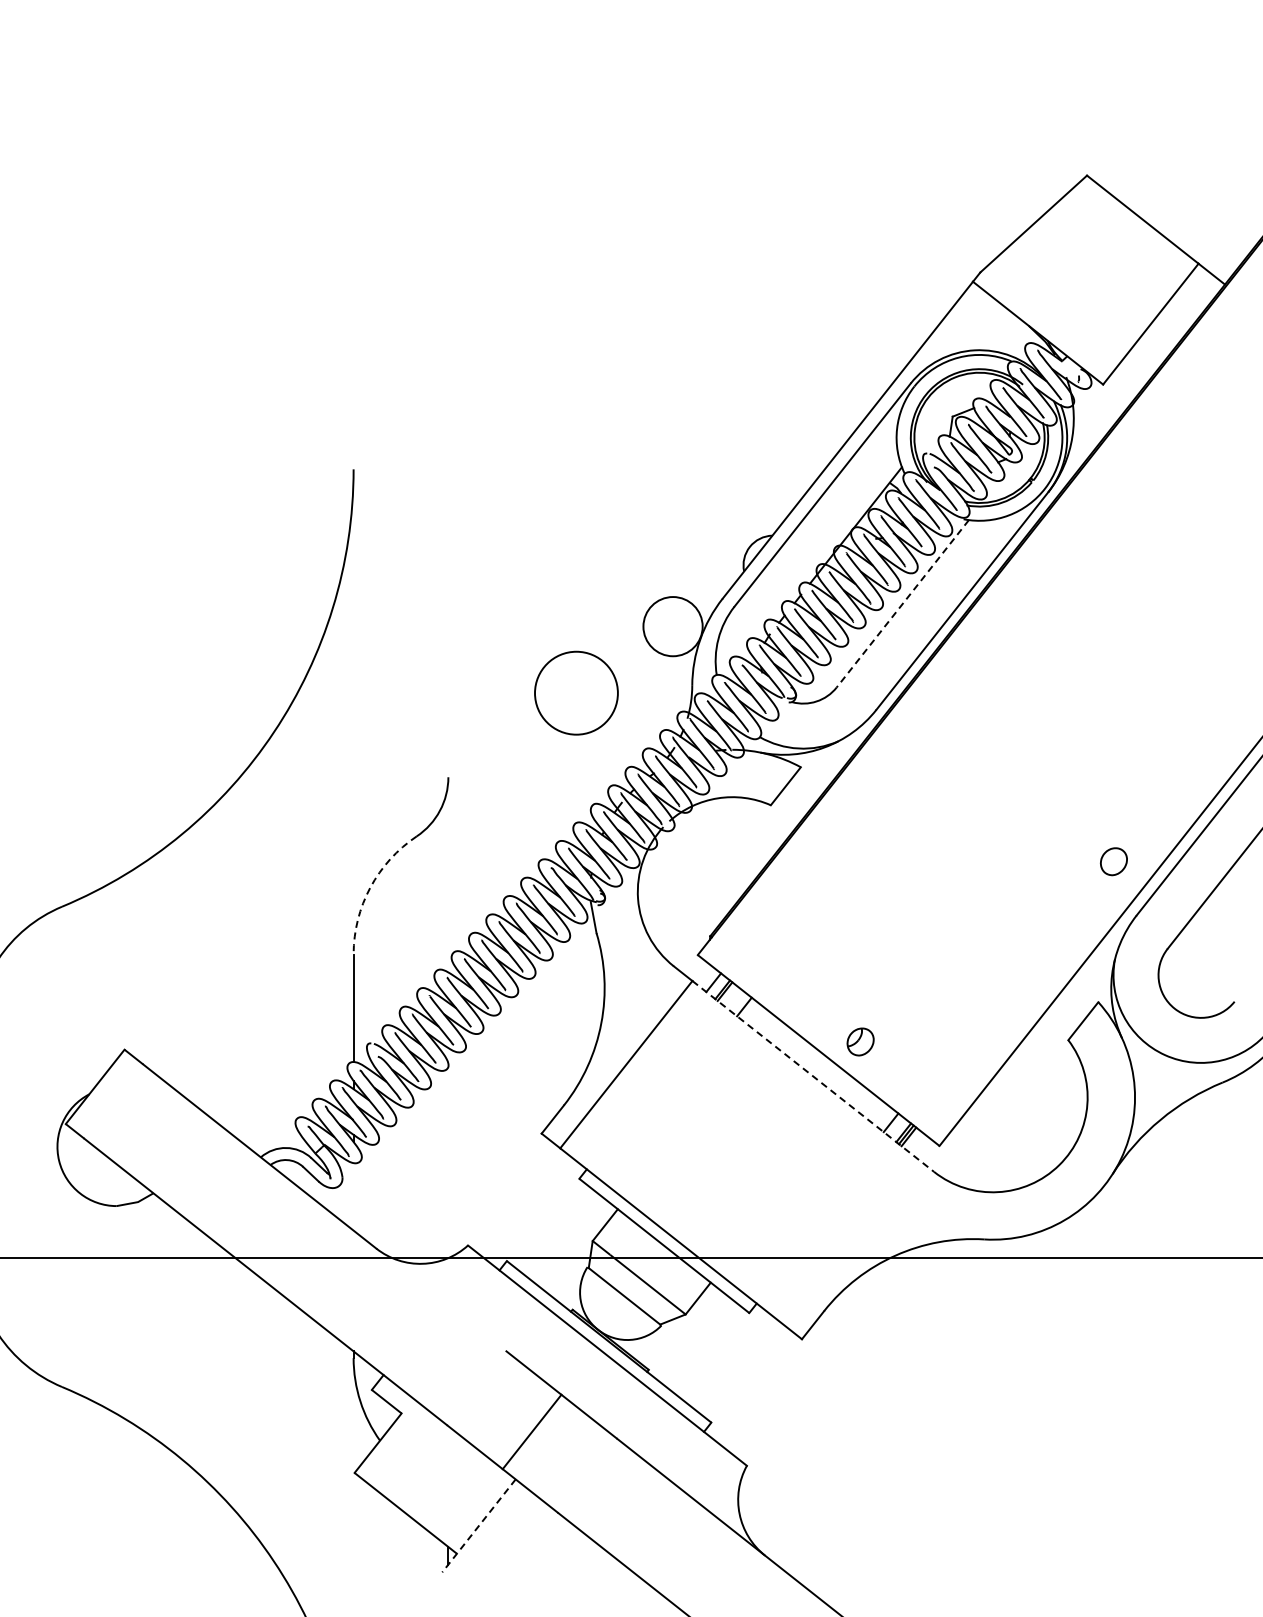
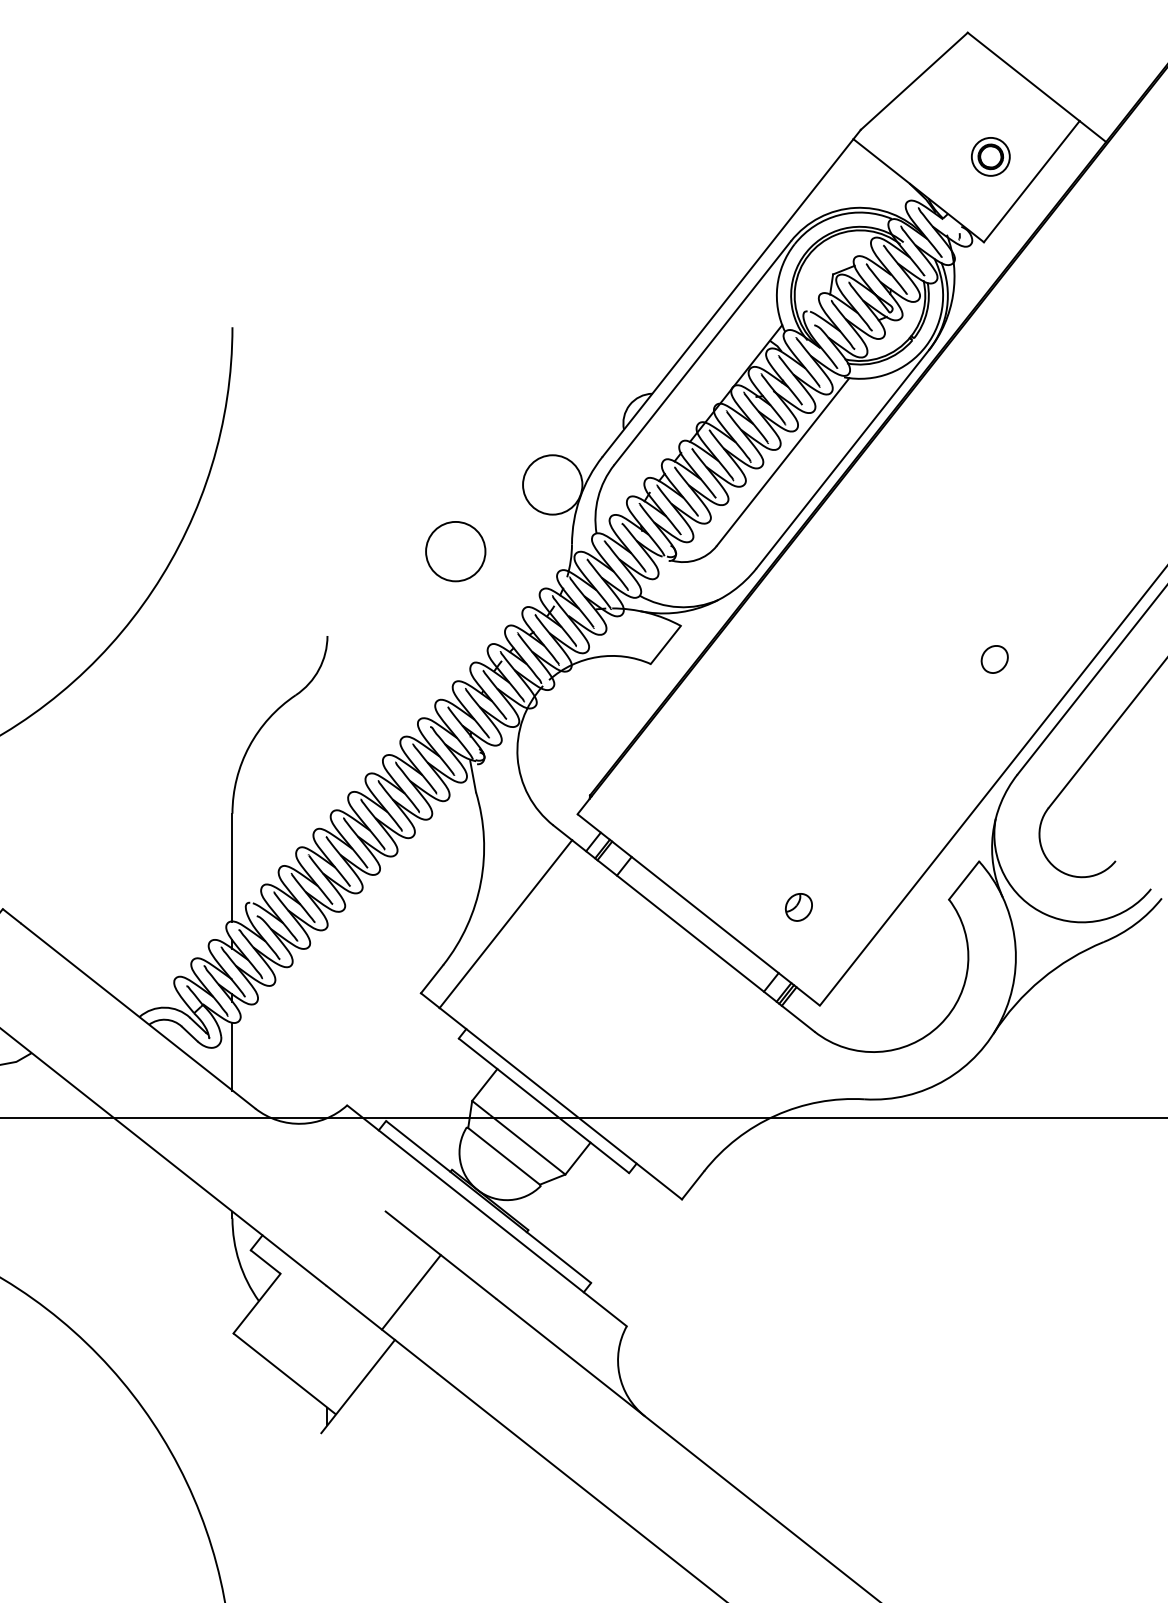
part: (1109, 299) -> (990, 156), added
line: (902, 603) -> (782, 461), dashed -> solid
circle: (575, 692) -> (454, 550), size x0.71
part: (1113, 861) -> (994, 659), moved
arc: (370, 887) -> (249, 746), dashed -> solid
part: (860, 1041) -> (798, 906), moved
line: (813, 1076) -> (693, 935), dashed -> solid
line: (353, 1196) -> (232, 1056), added
line: (478, 1526) -> (357, 1387), dashed -> solid

